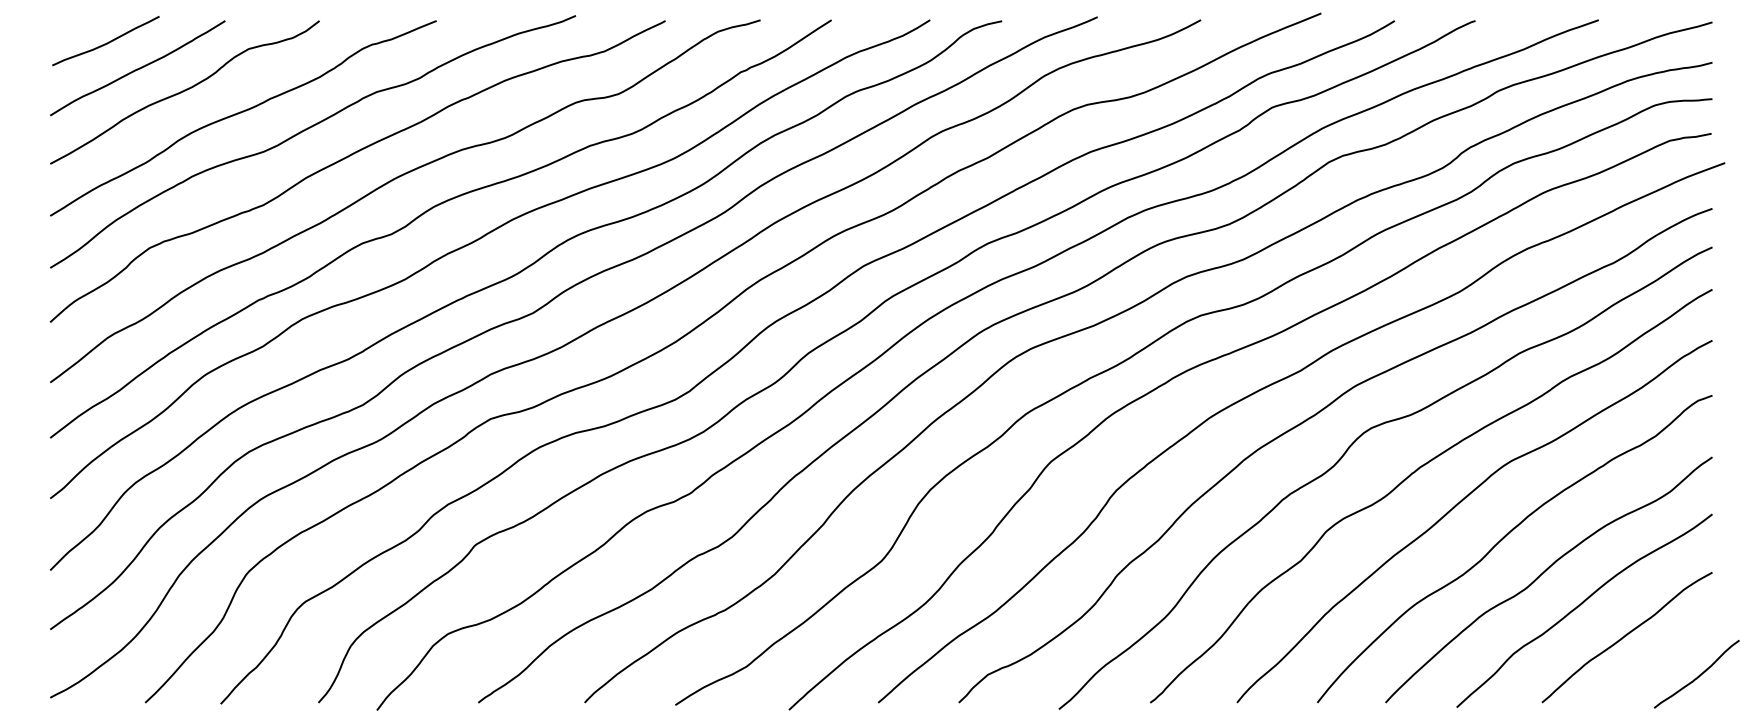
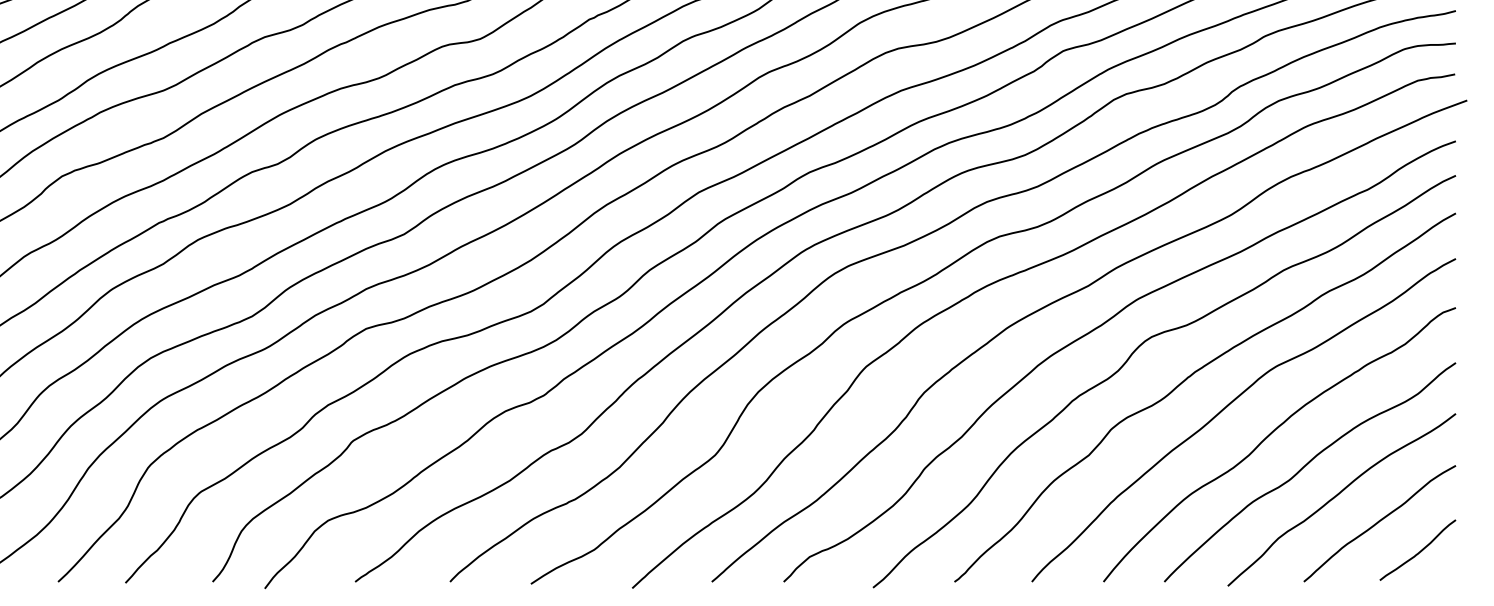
curve: (1698, 675) -> (1419, 551), moved

